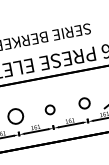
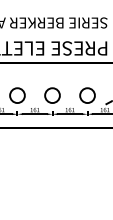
circle: (84, 103) -> (87, 95), size x1.43
circle: (50, 109) -> (52, 95), size x1.67

